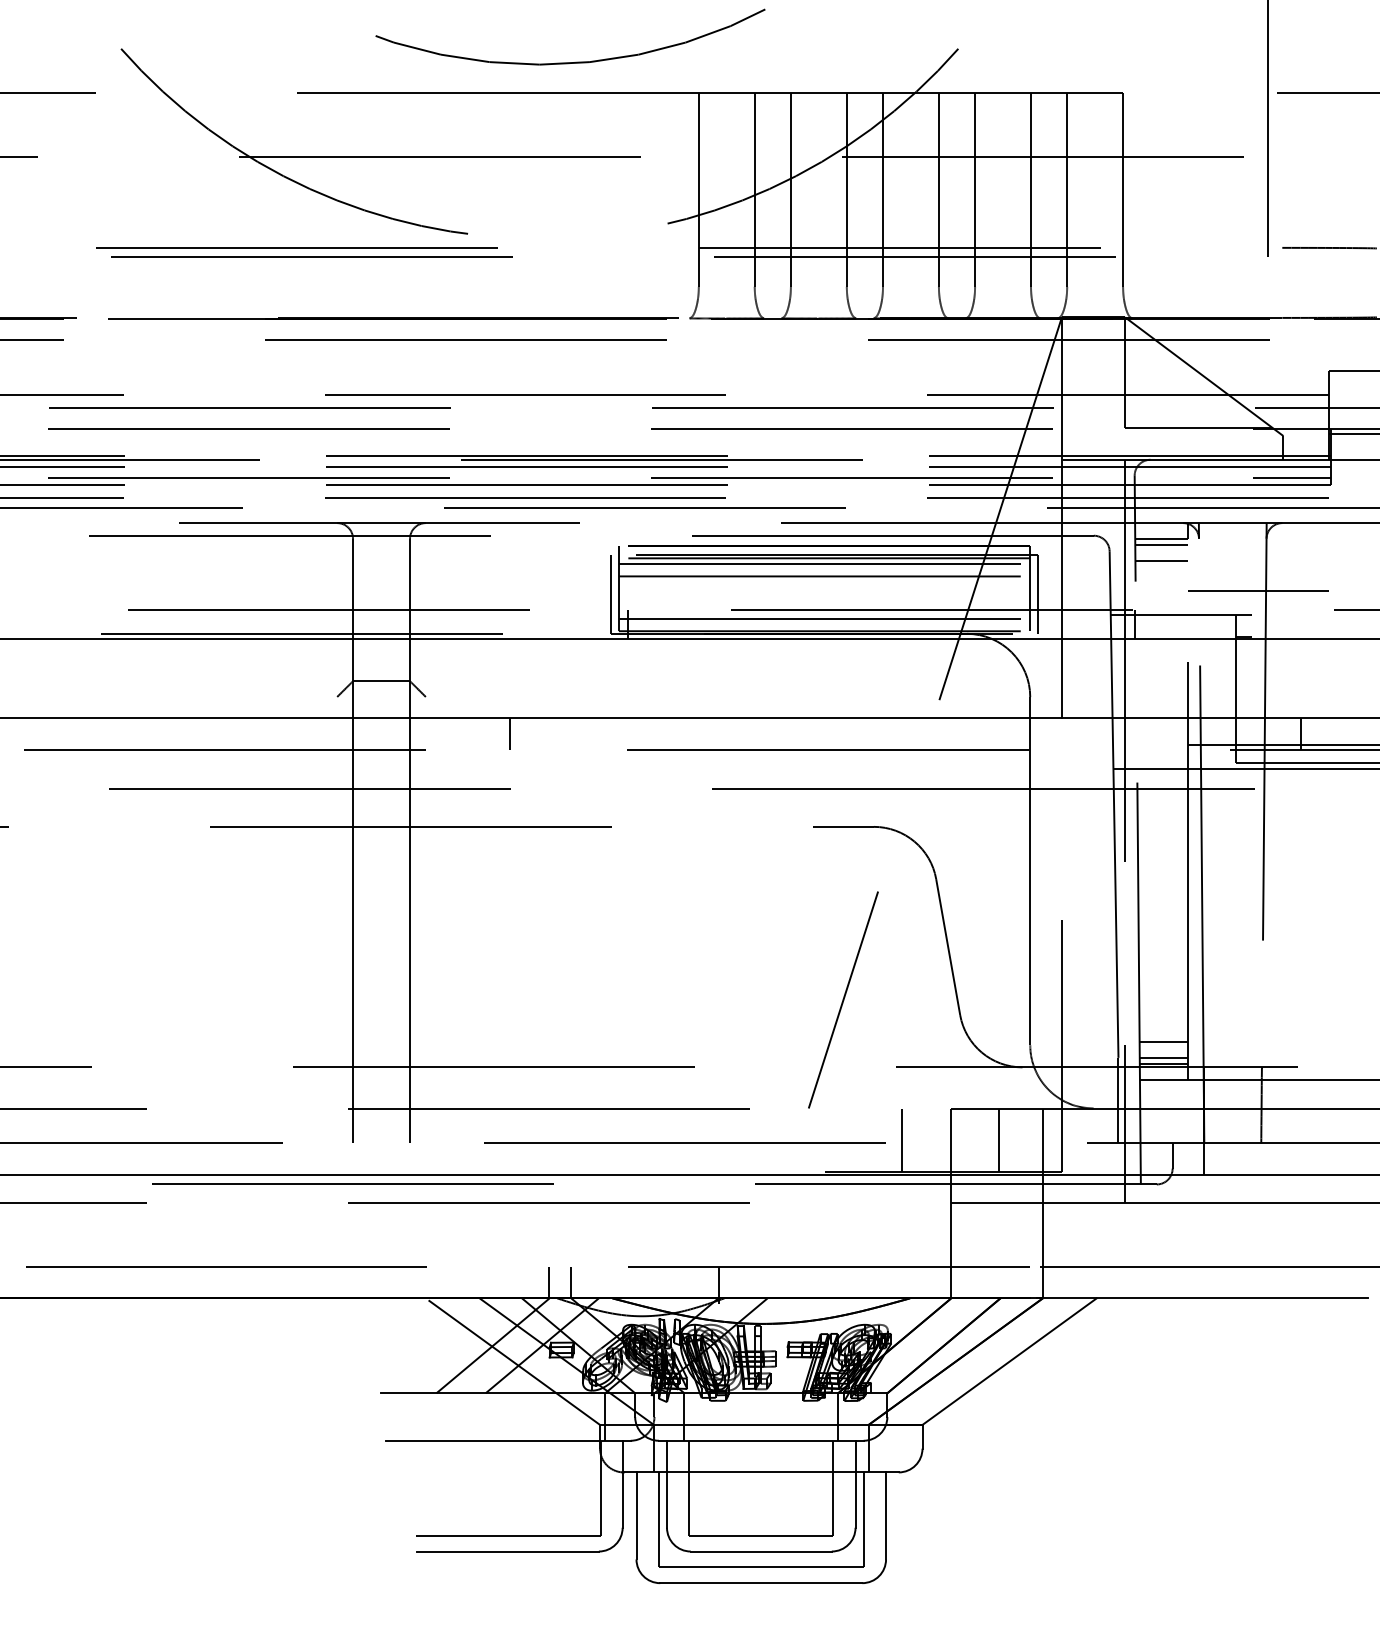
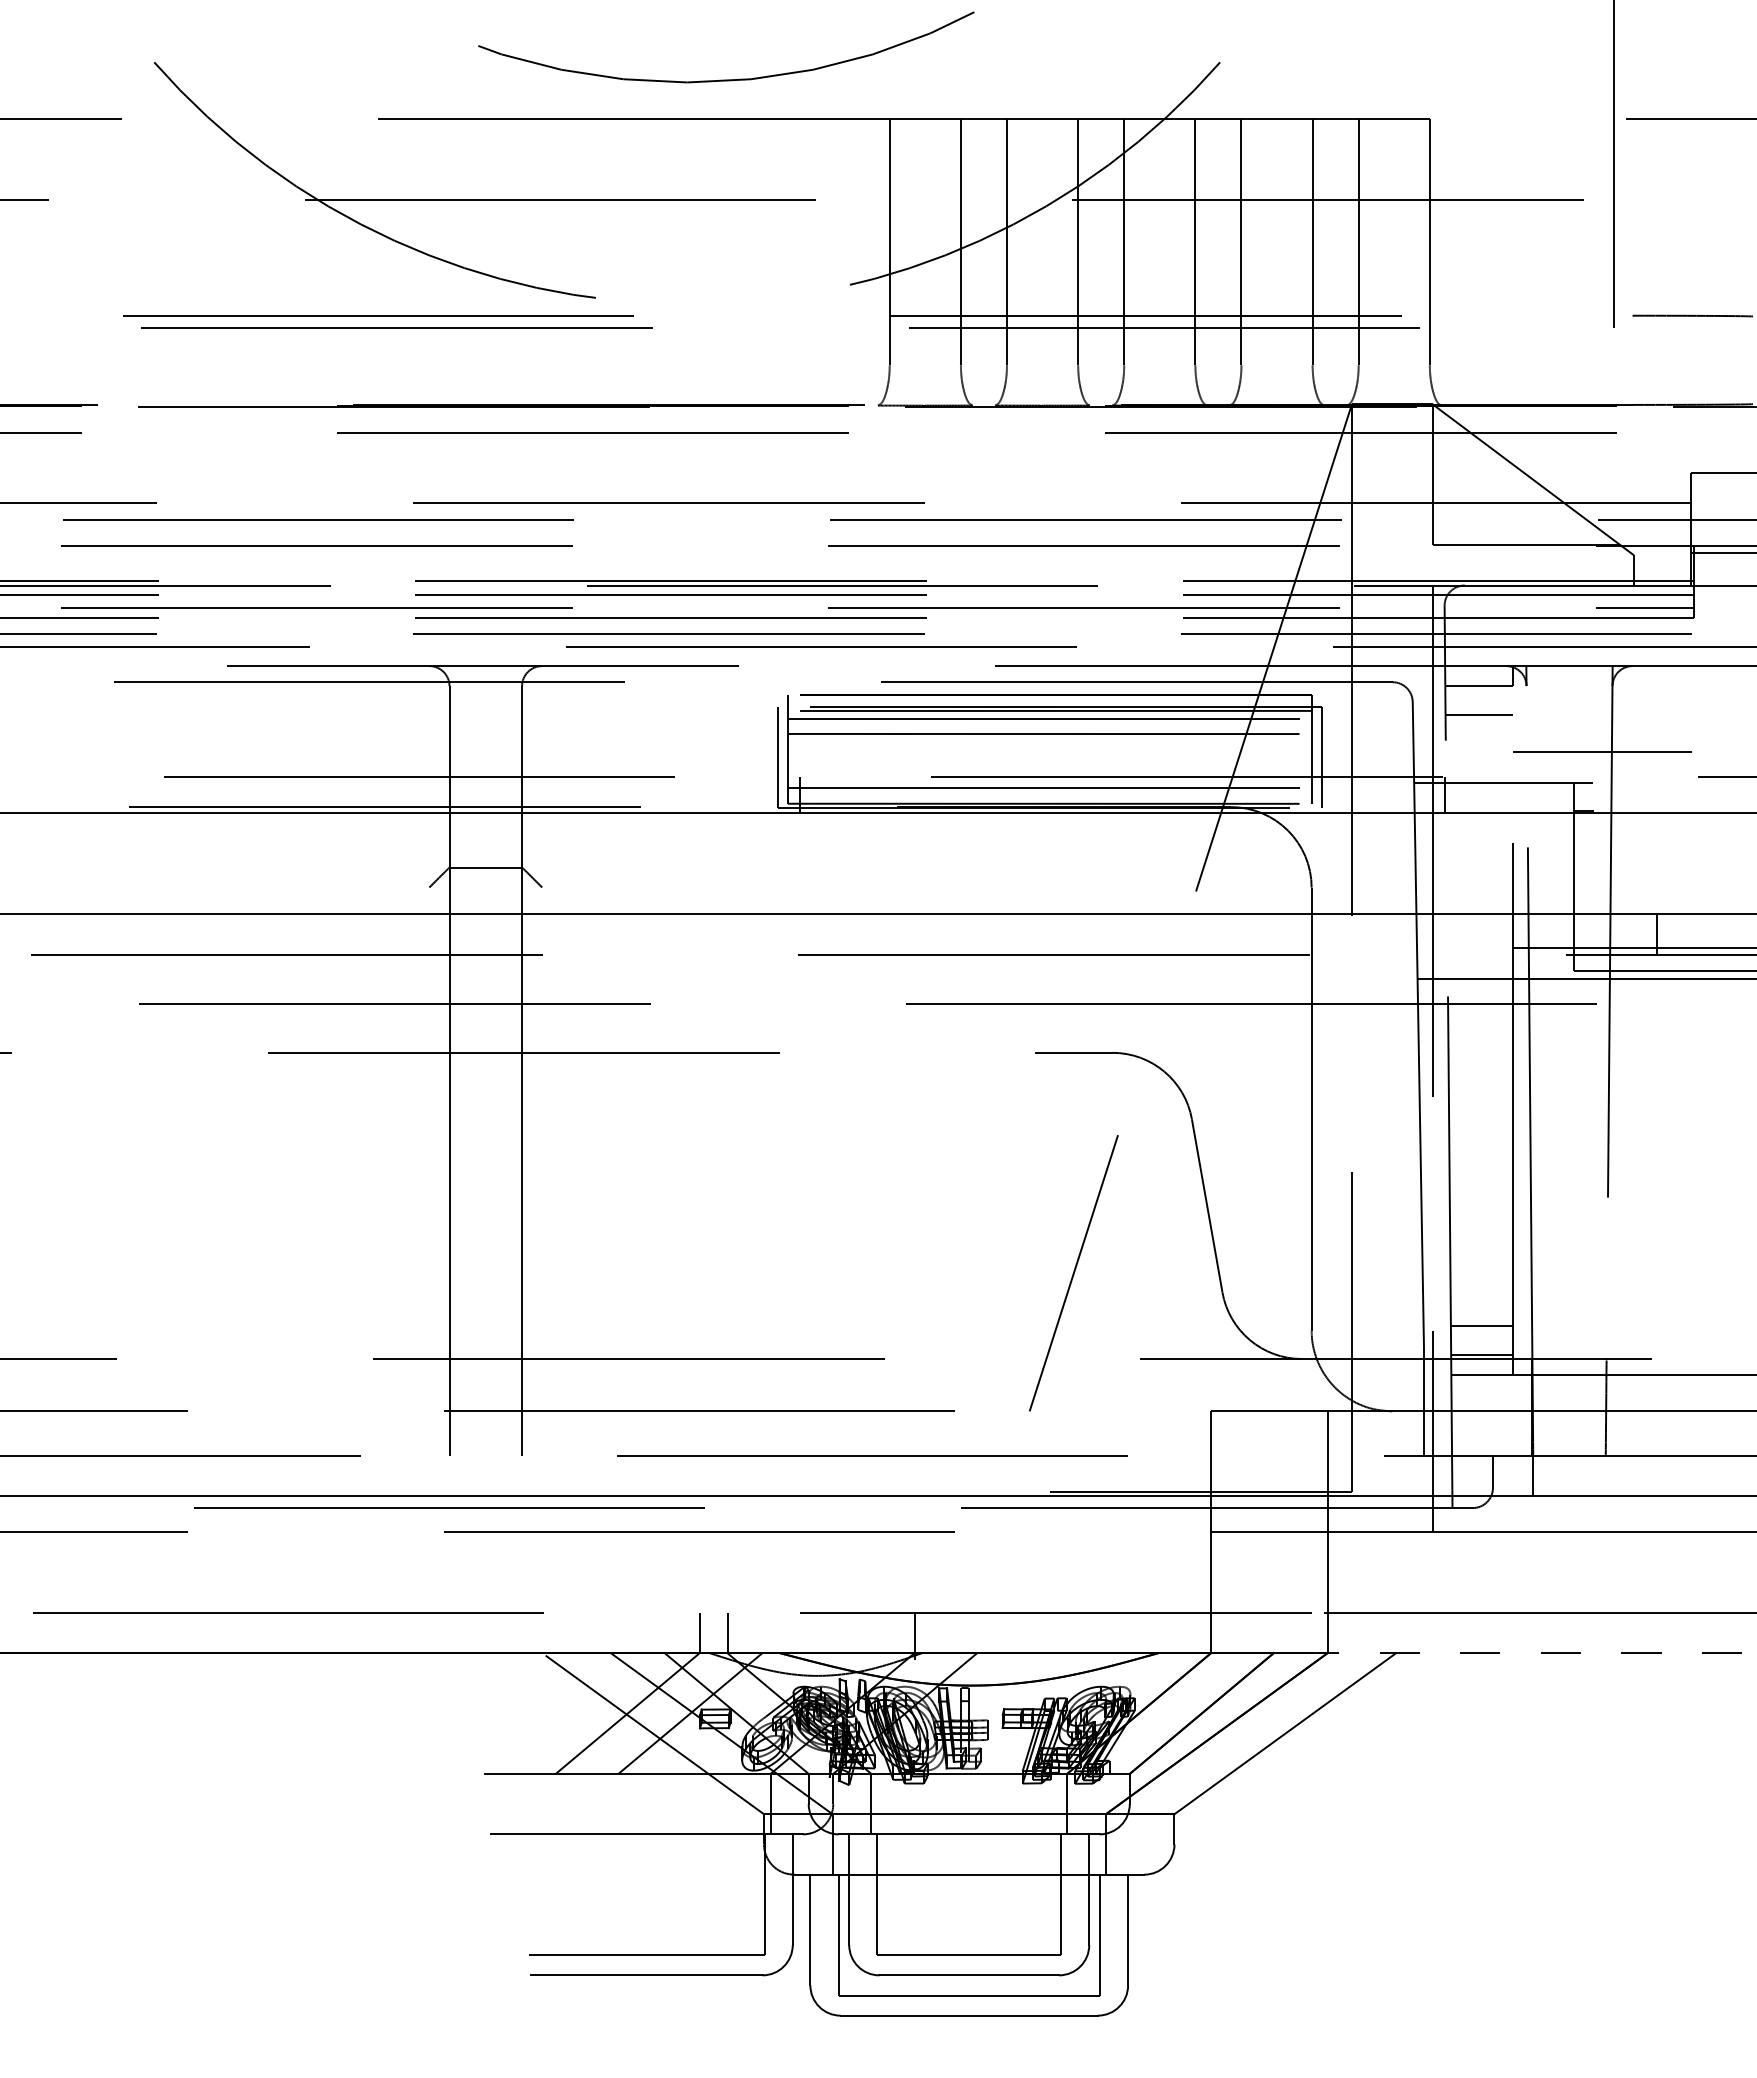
line: (1162, 545) -> (1479, 694), removed
line: (510, 733) -> (649, 934), removed
line: (1164, 1057) -> (1482, 1346), removed
line: (902, 1140) -> (1148, 1451), removed
line: (998, 1140) -> (1271, 1451), removed
line: (1199, 1298) -> (1526, 1653), solid -> dashed

